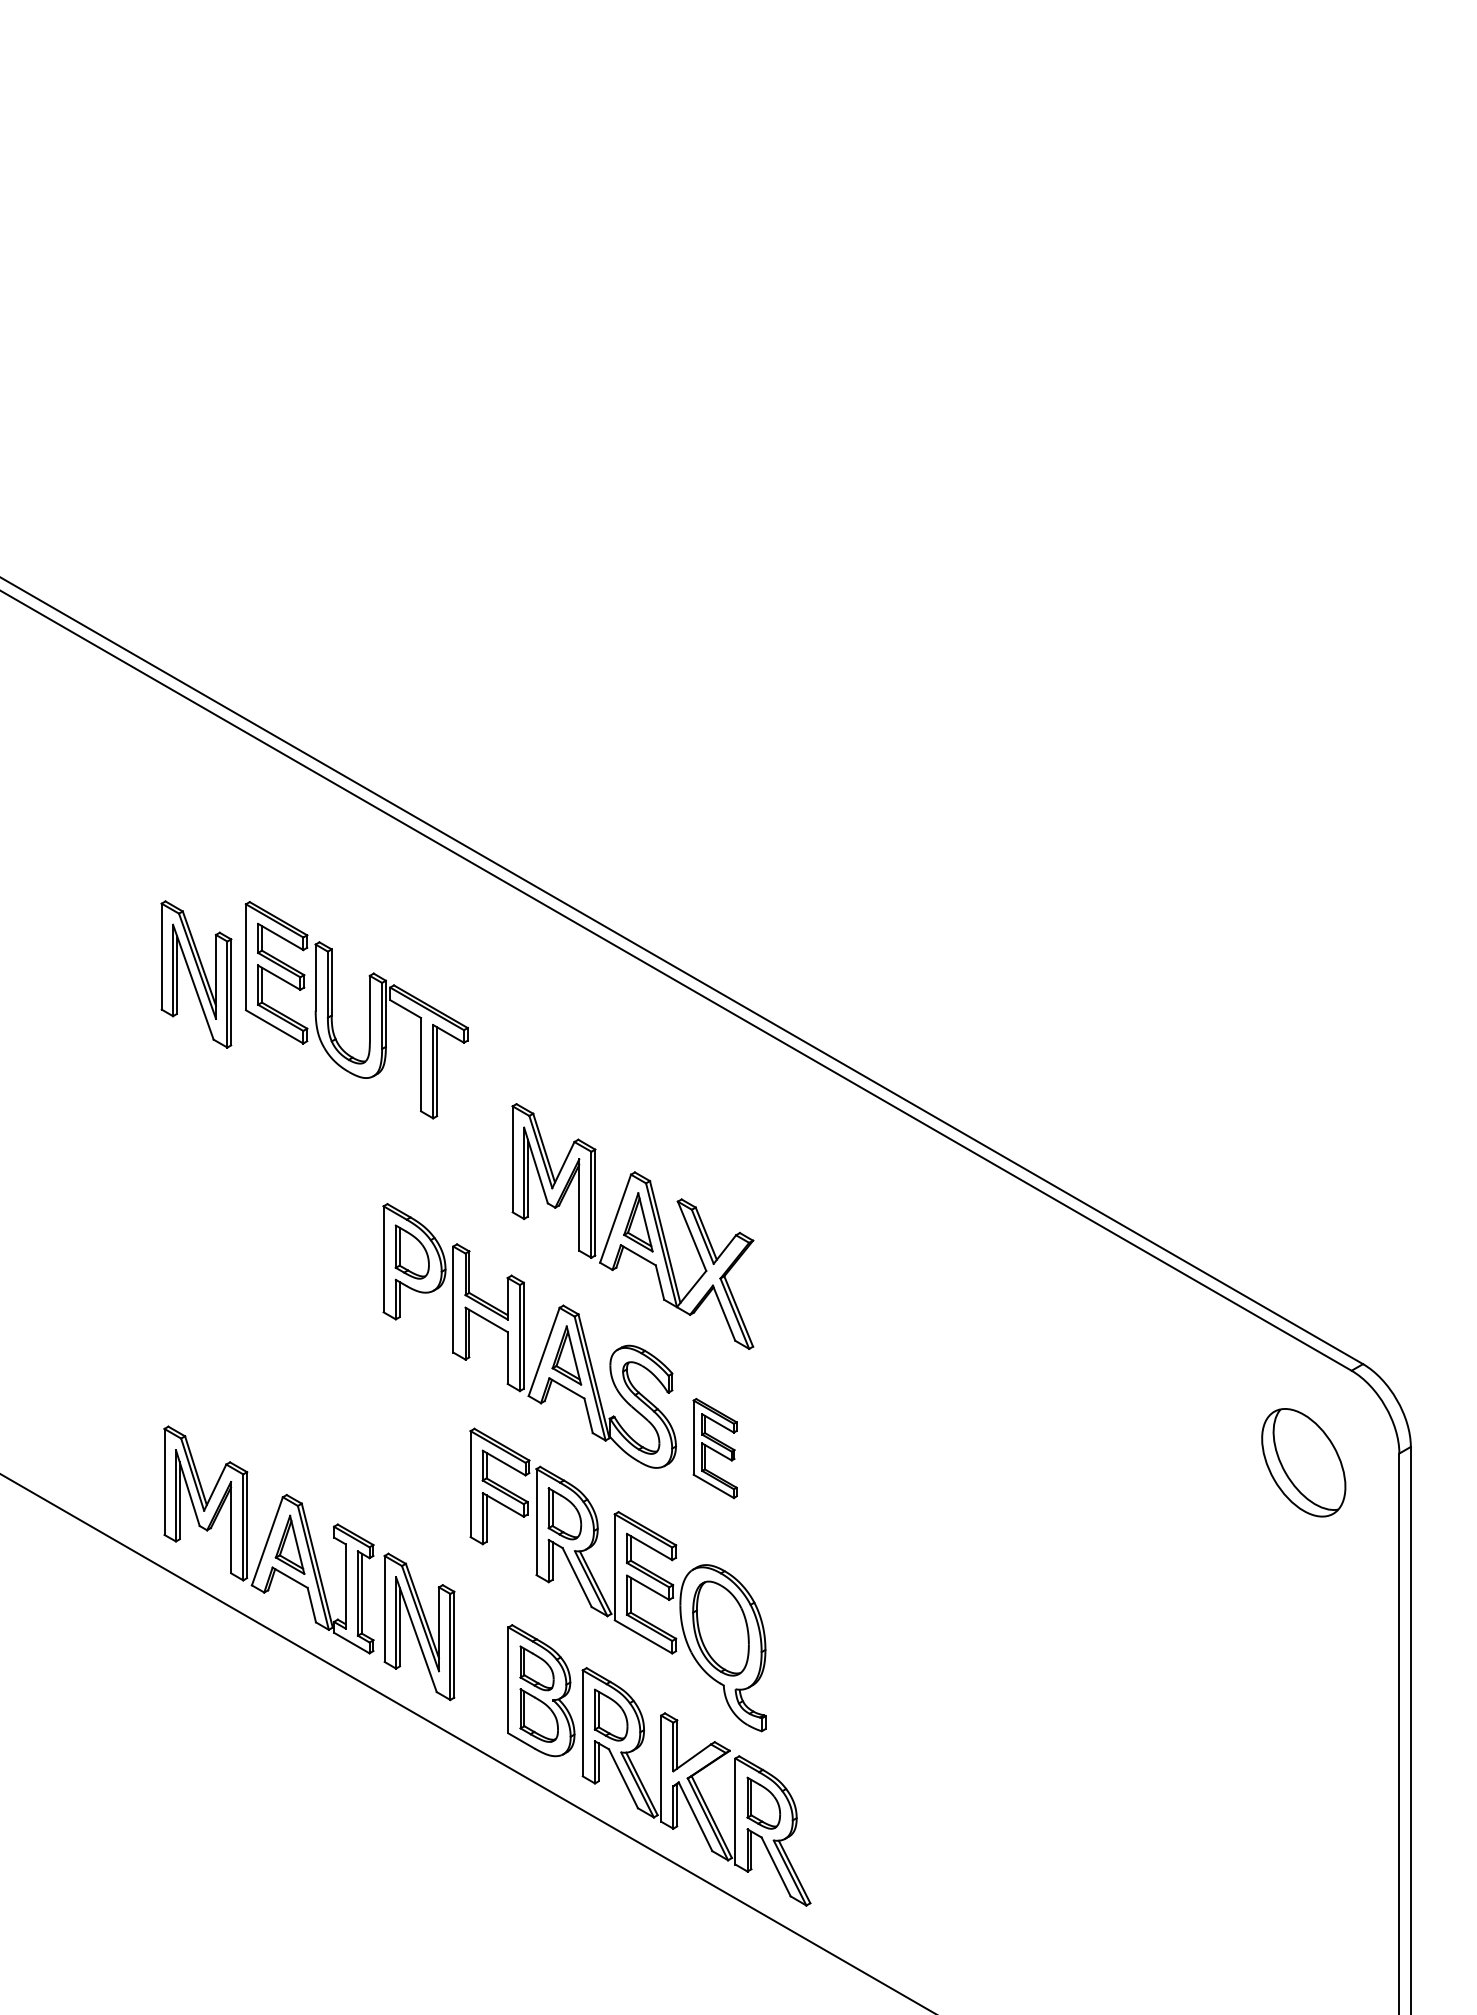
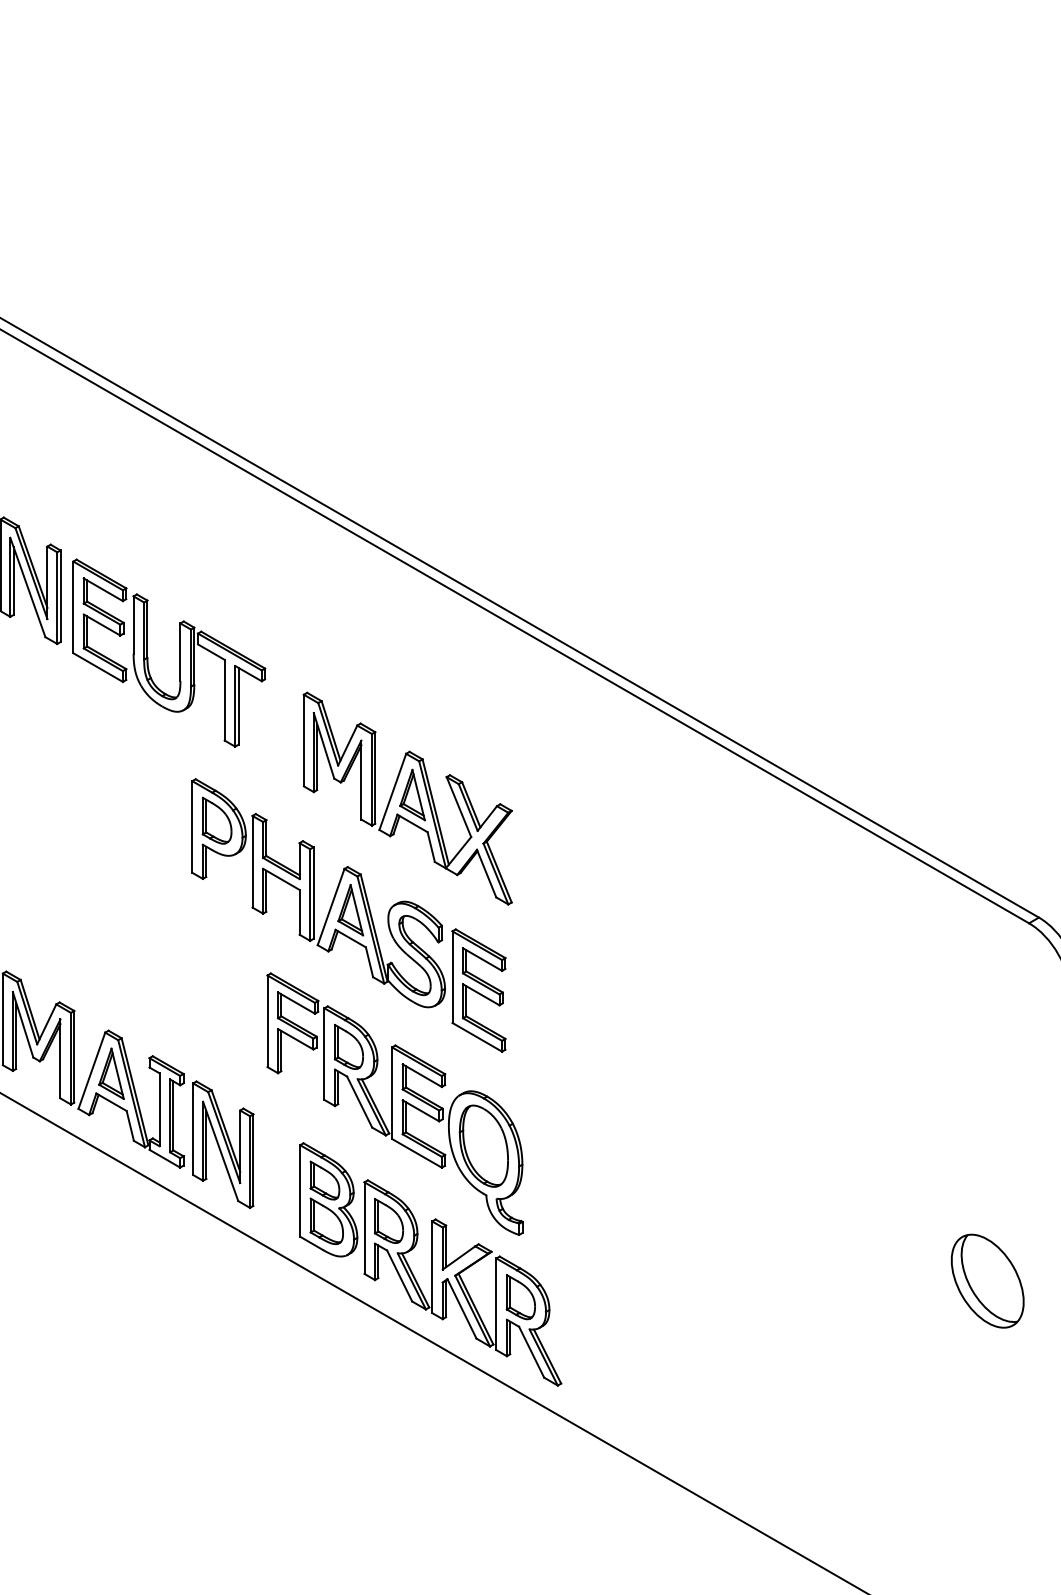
part: (369, 1010) -> (180, 653), moved
part: (714, 1448) -> (478, 990), size x1.43
part: (1303, 1462) -> (987, 1280), moved

